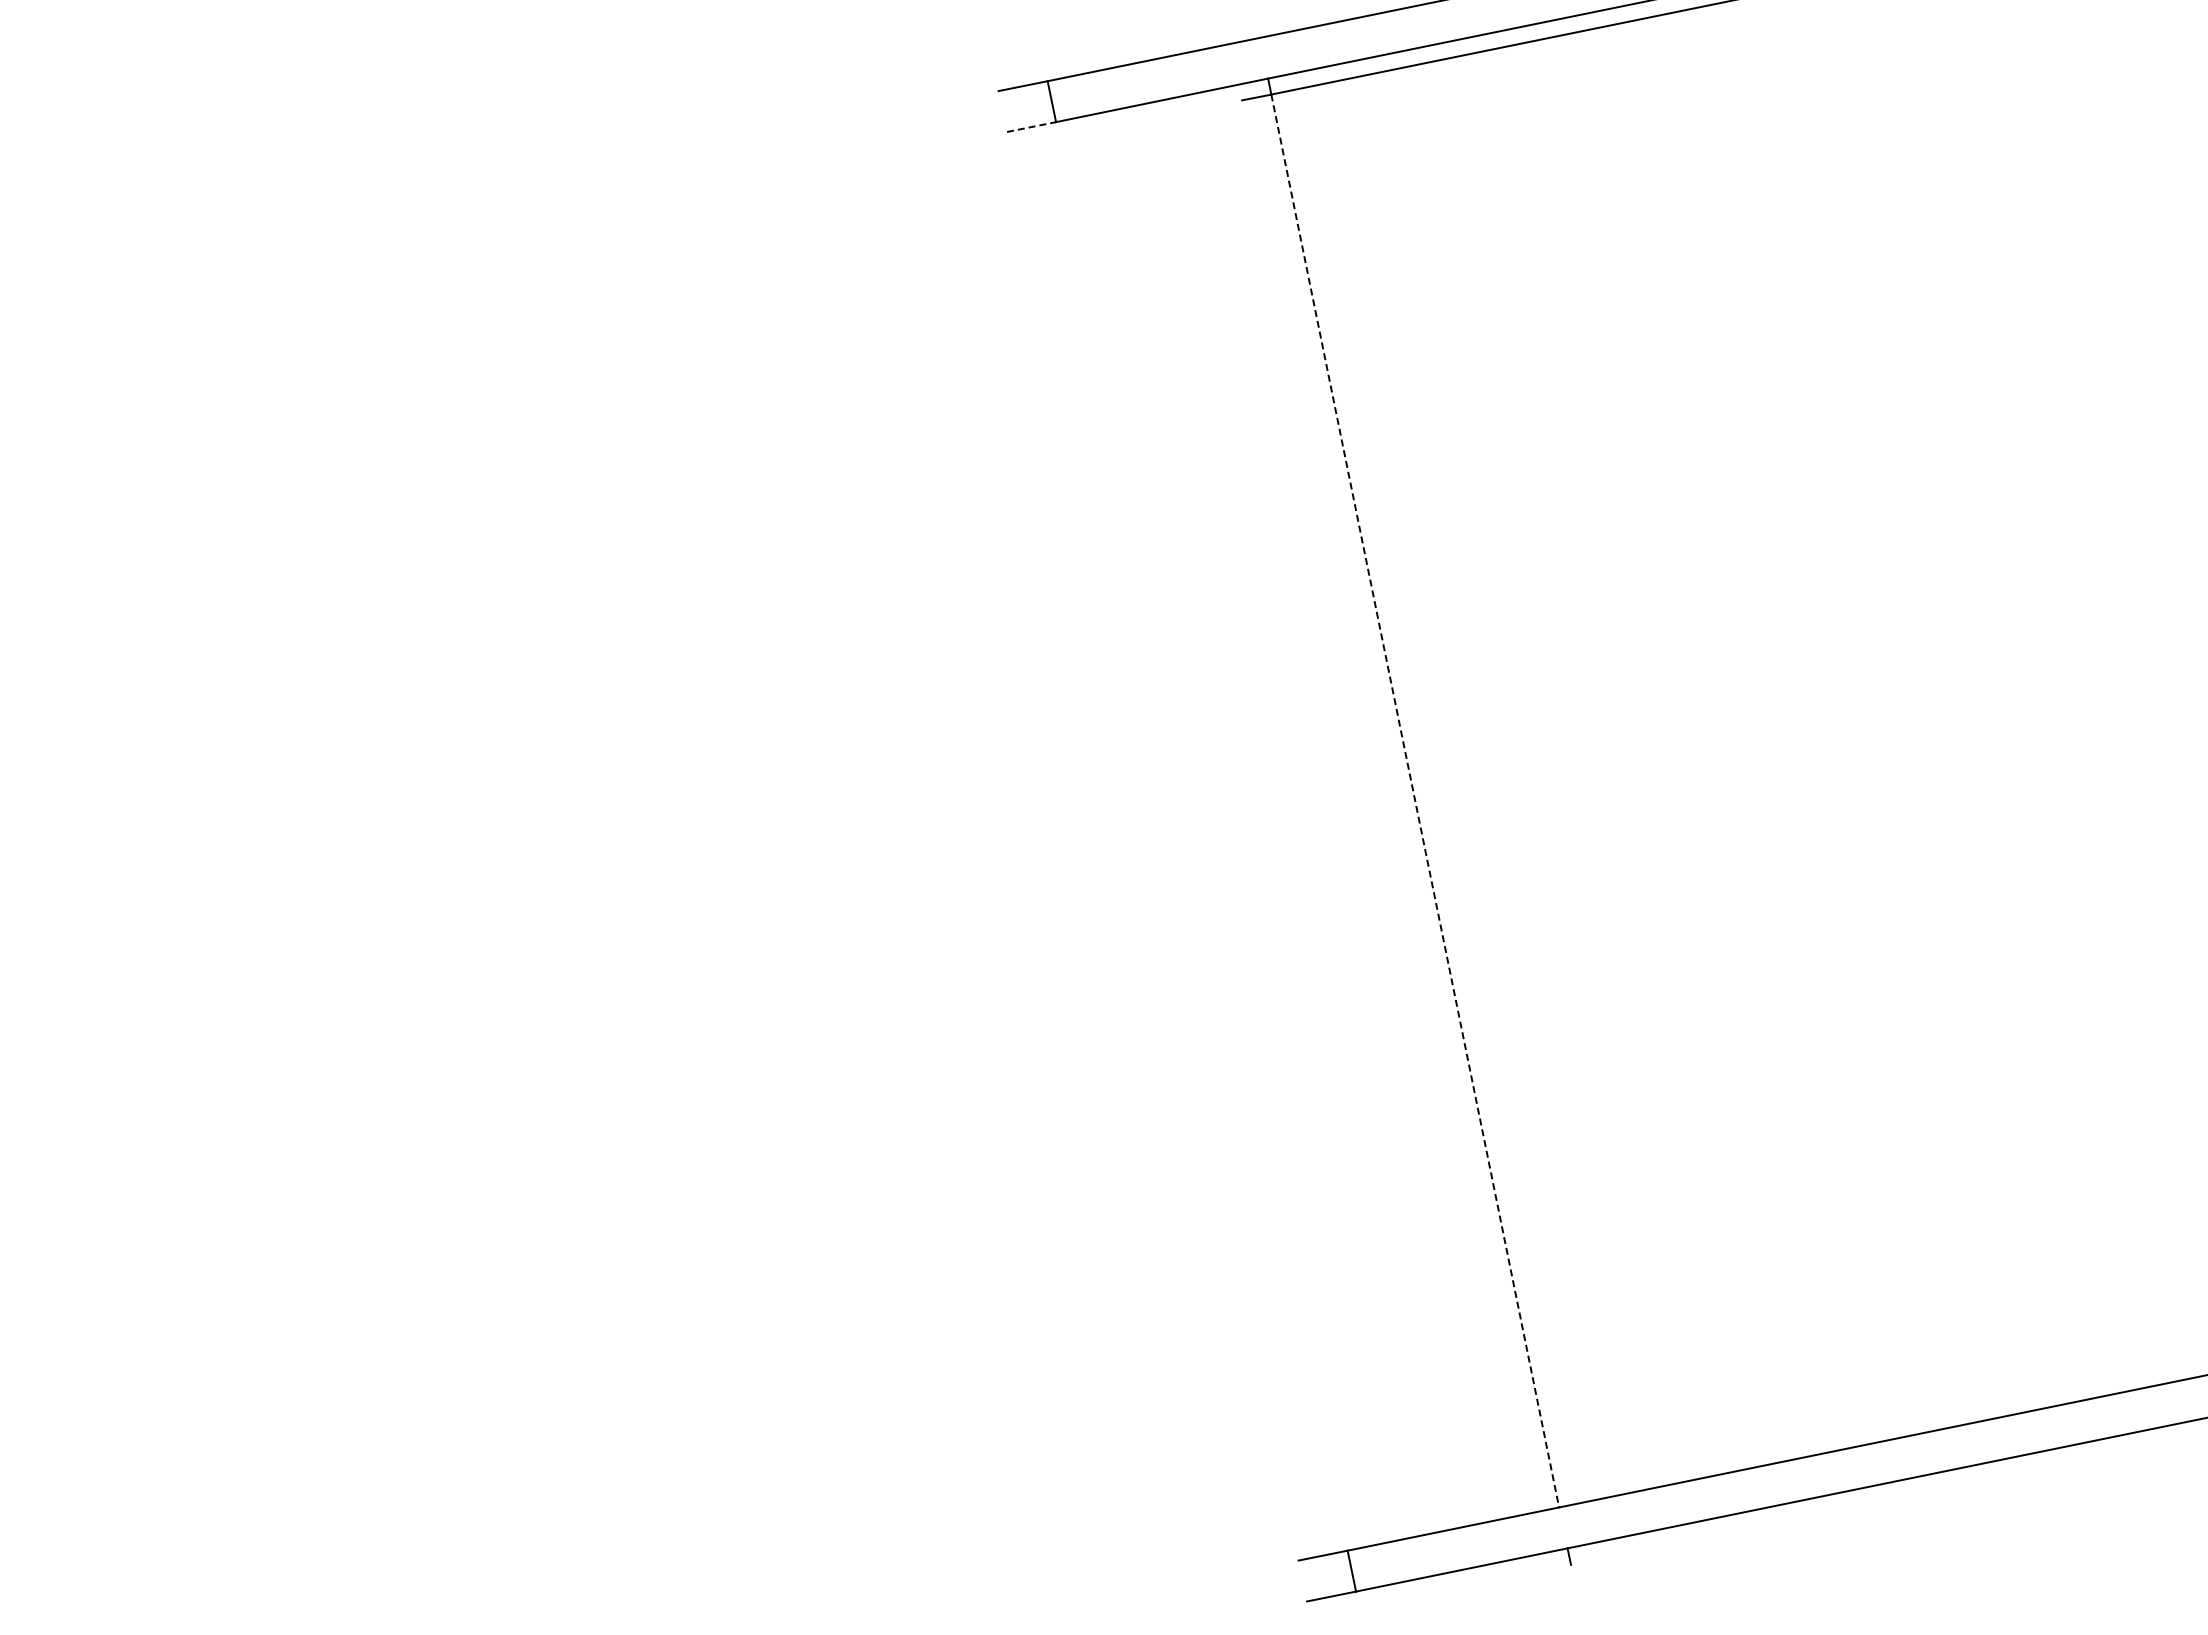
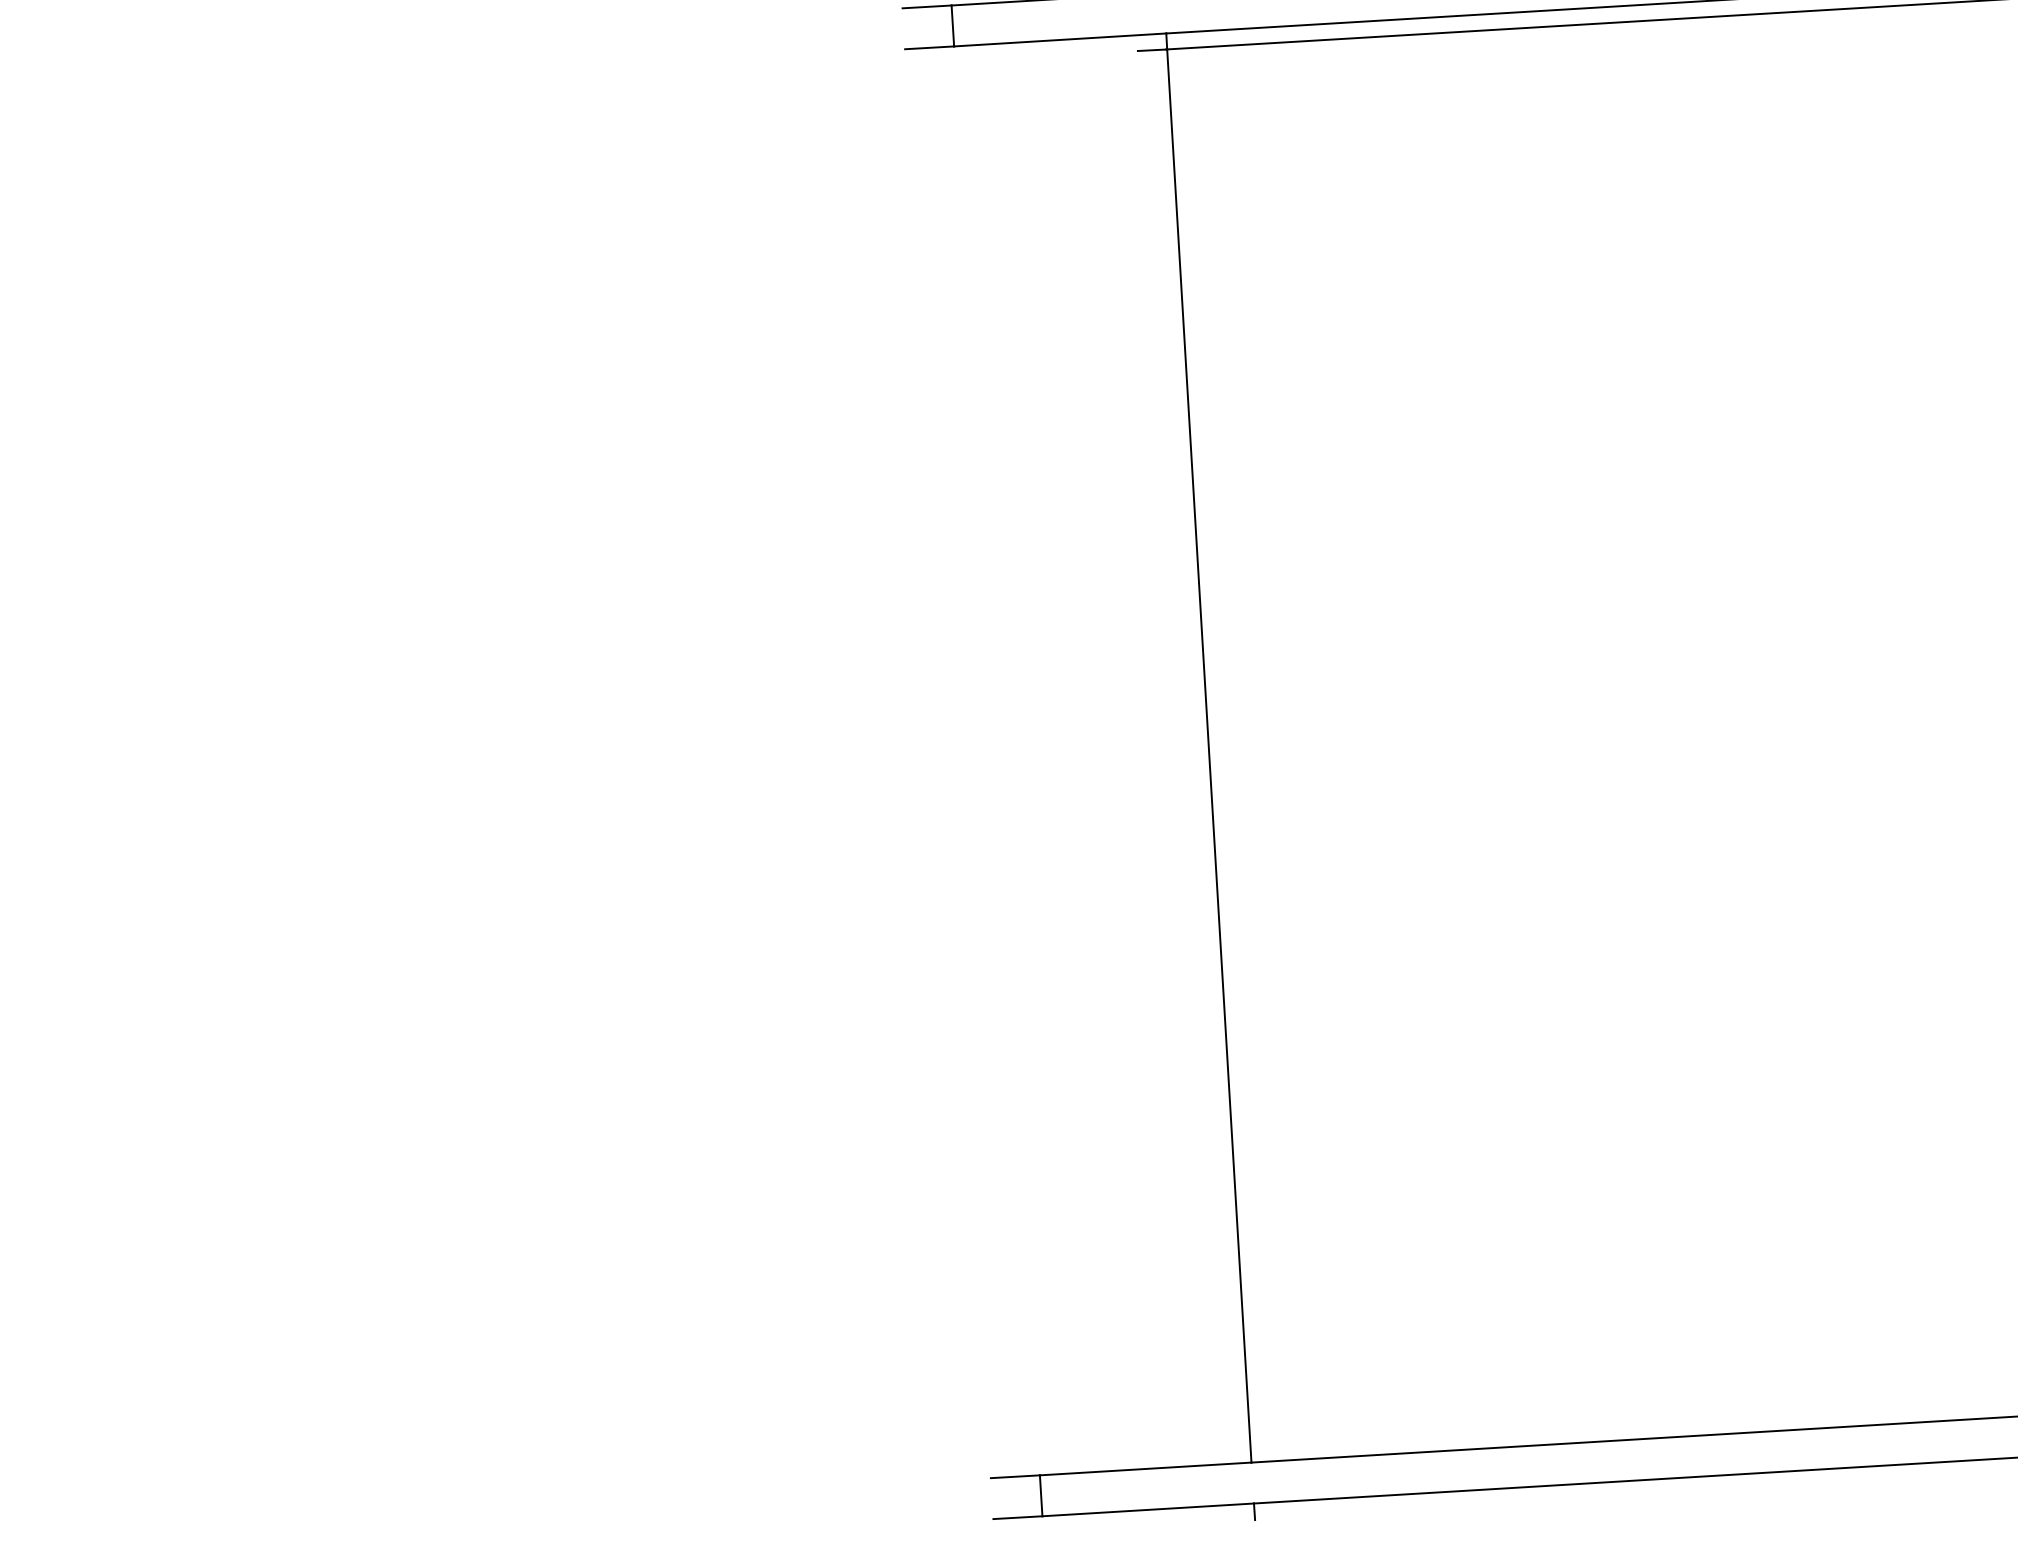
line: (1032, 126) -> (930, 47), dashed -> solid
line: (1415, 801) -> (1209, 756), dashed -> solid

